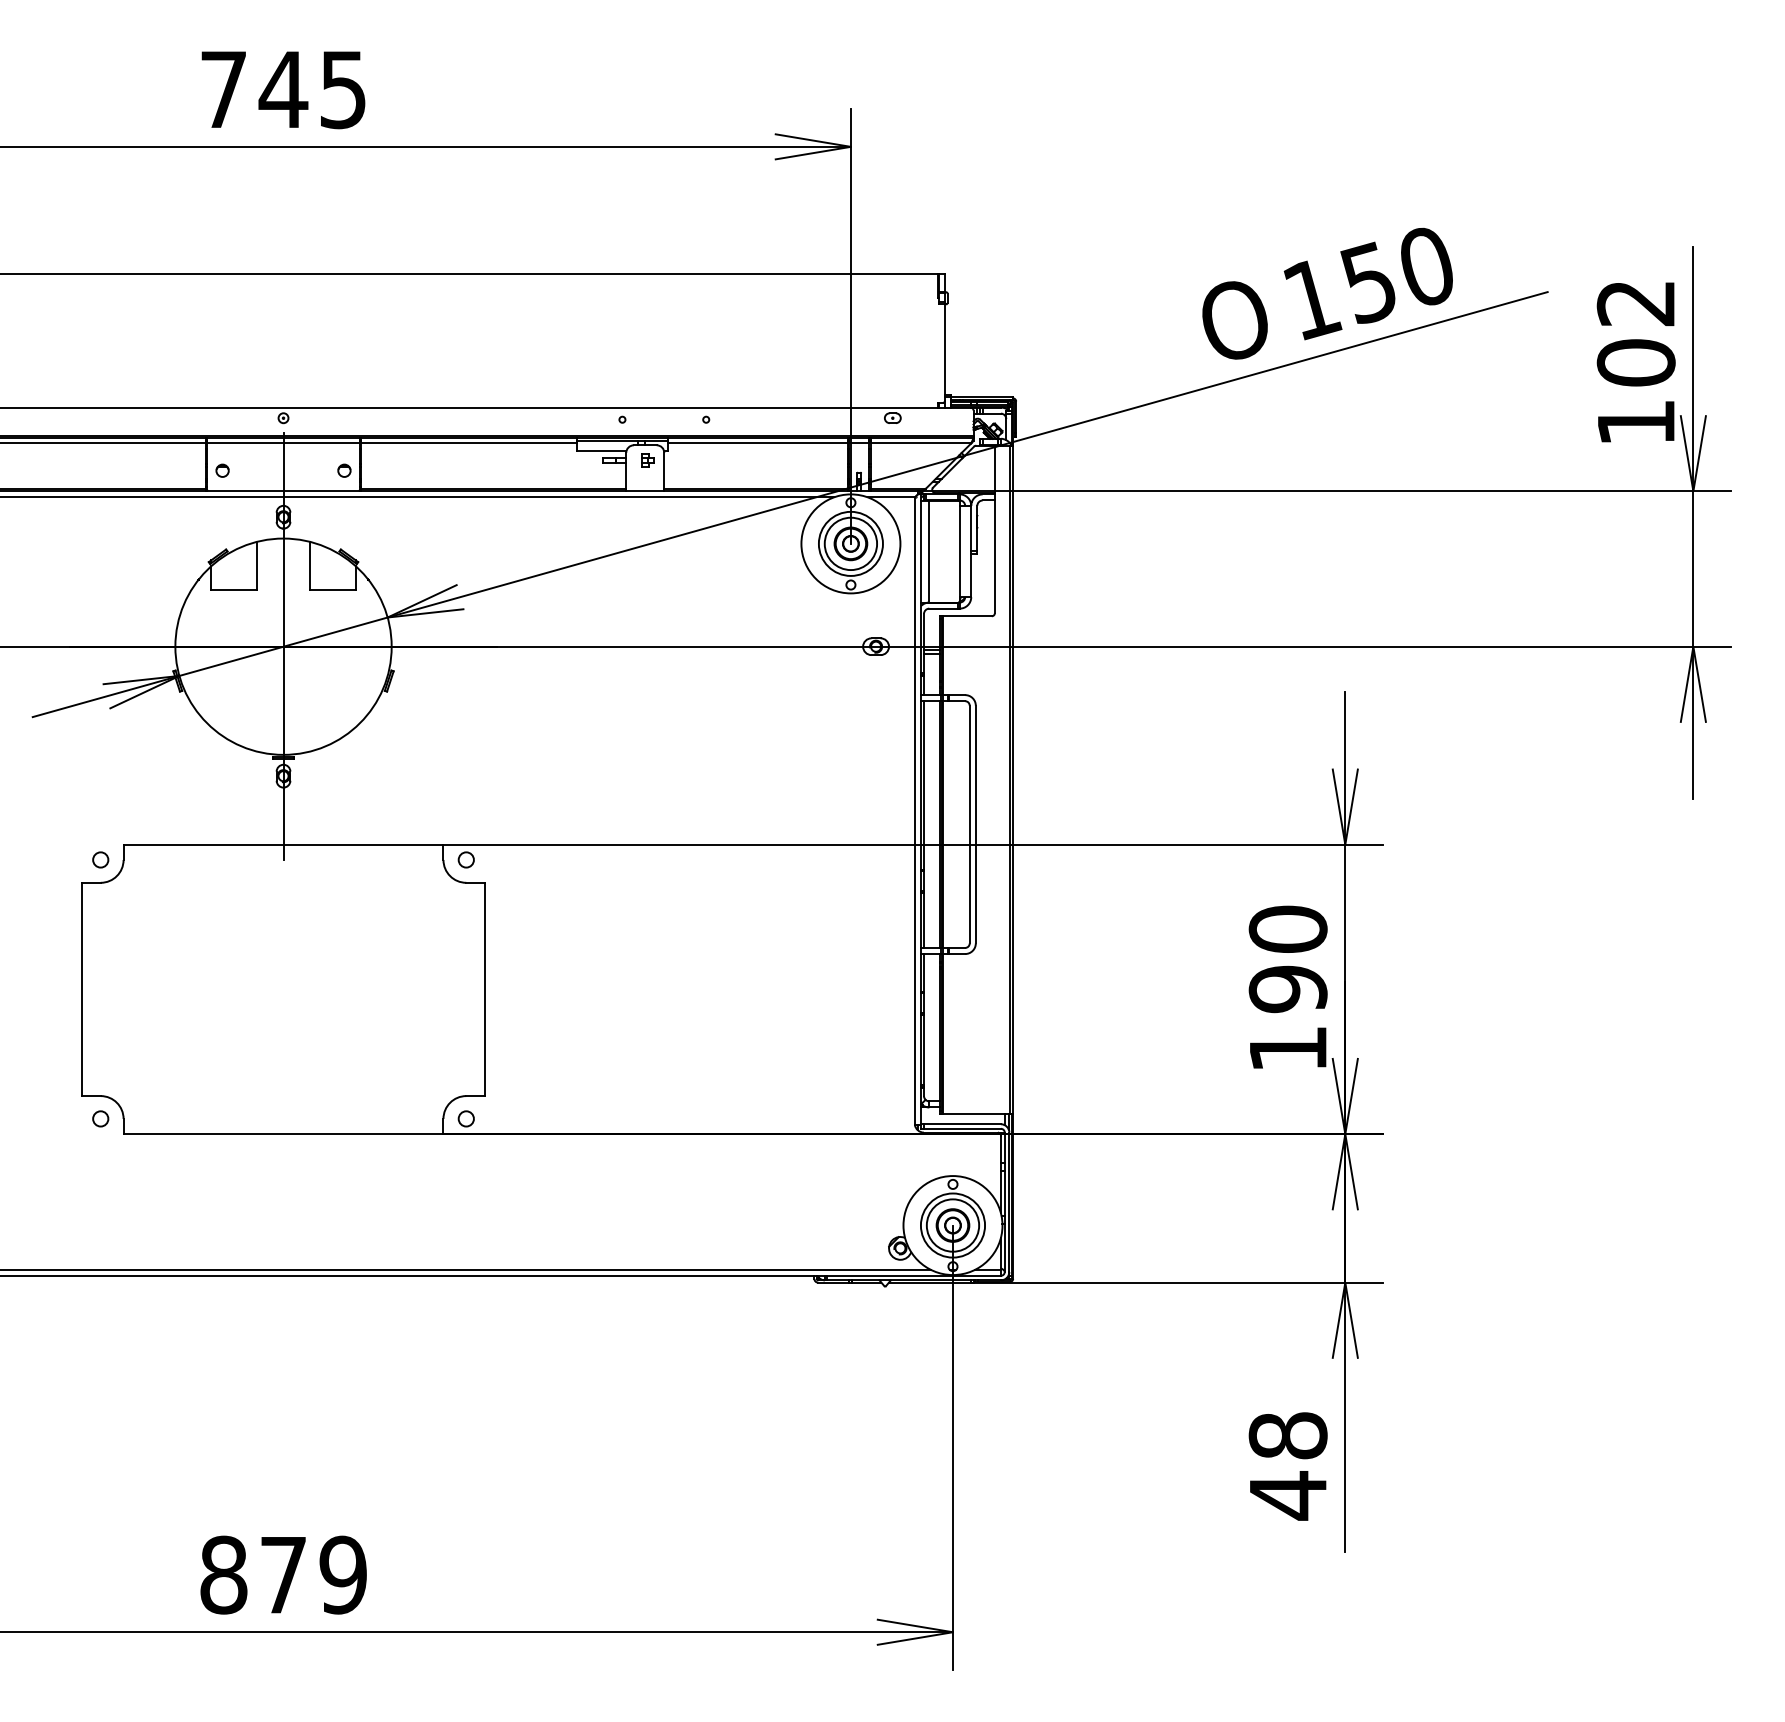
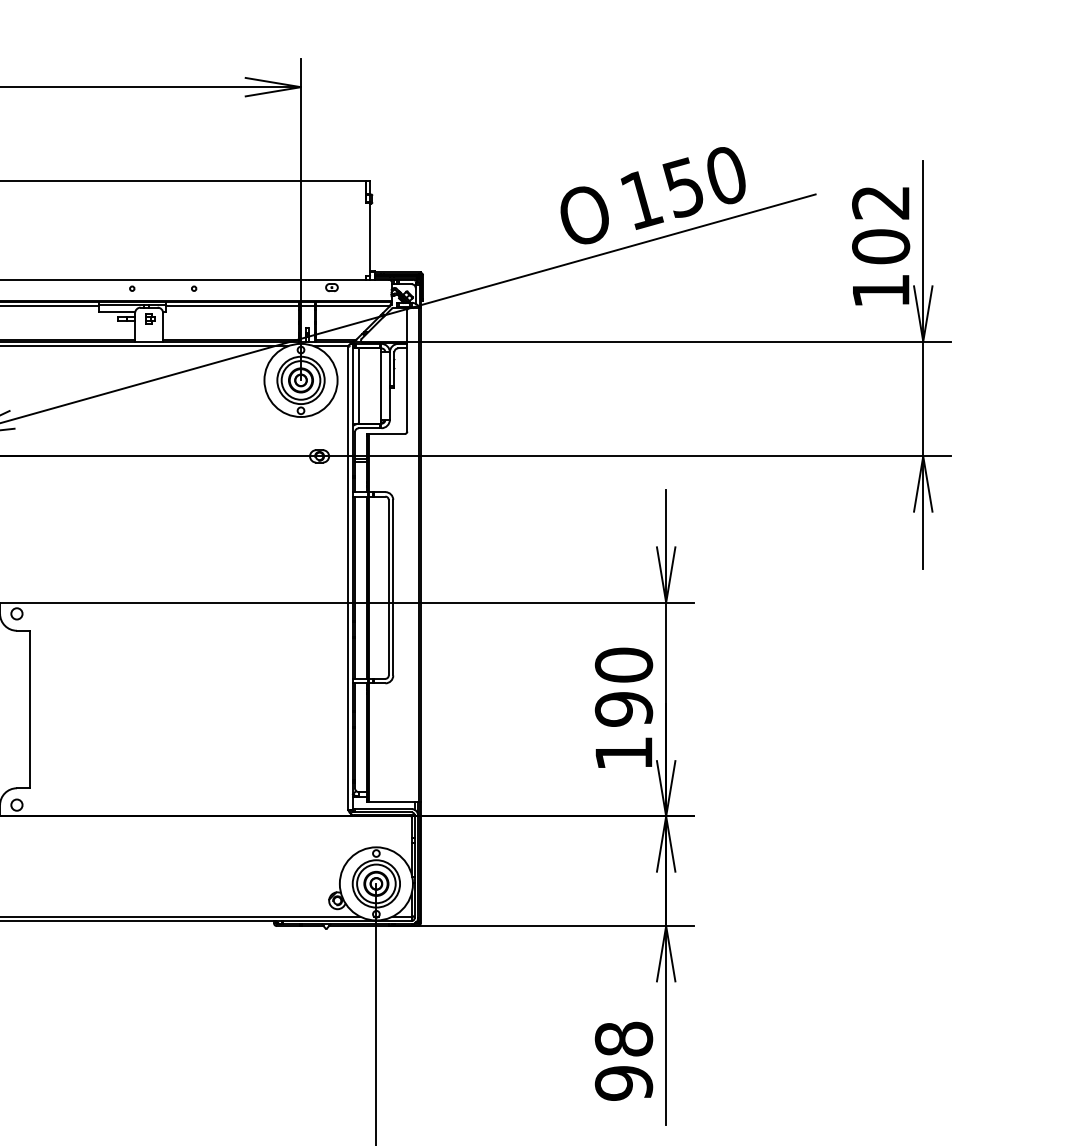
text: (1287, 1495) -> (623, 1083), 48 -> 98

